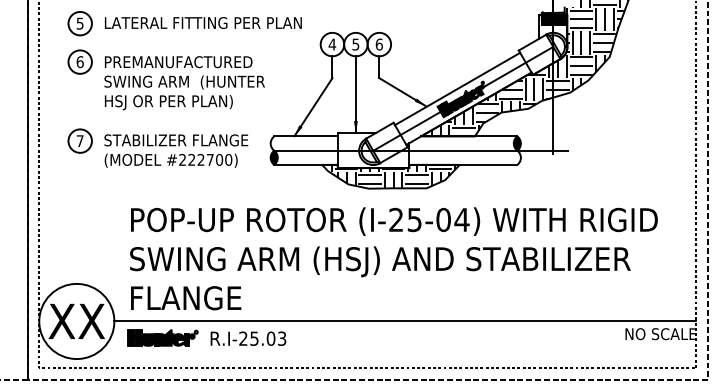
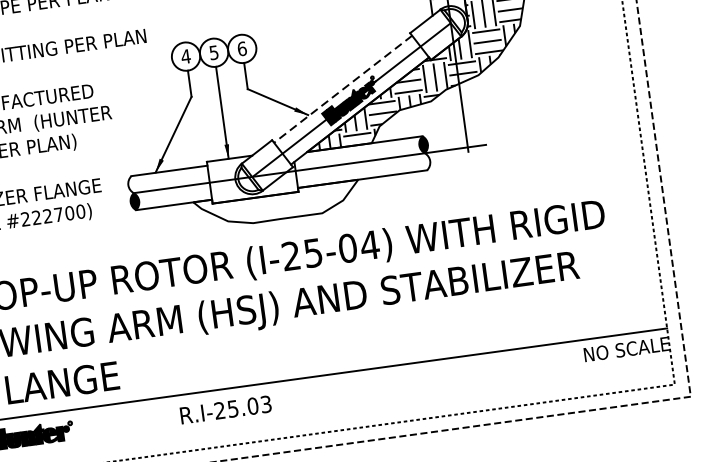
line: (457, 89) -> (343, 89), solid -> dashed
hatch: (389, 176) -> (275, 205), removed
text: (248, 338) -> (225, 409), moved

